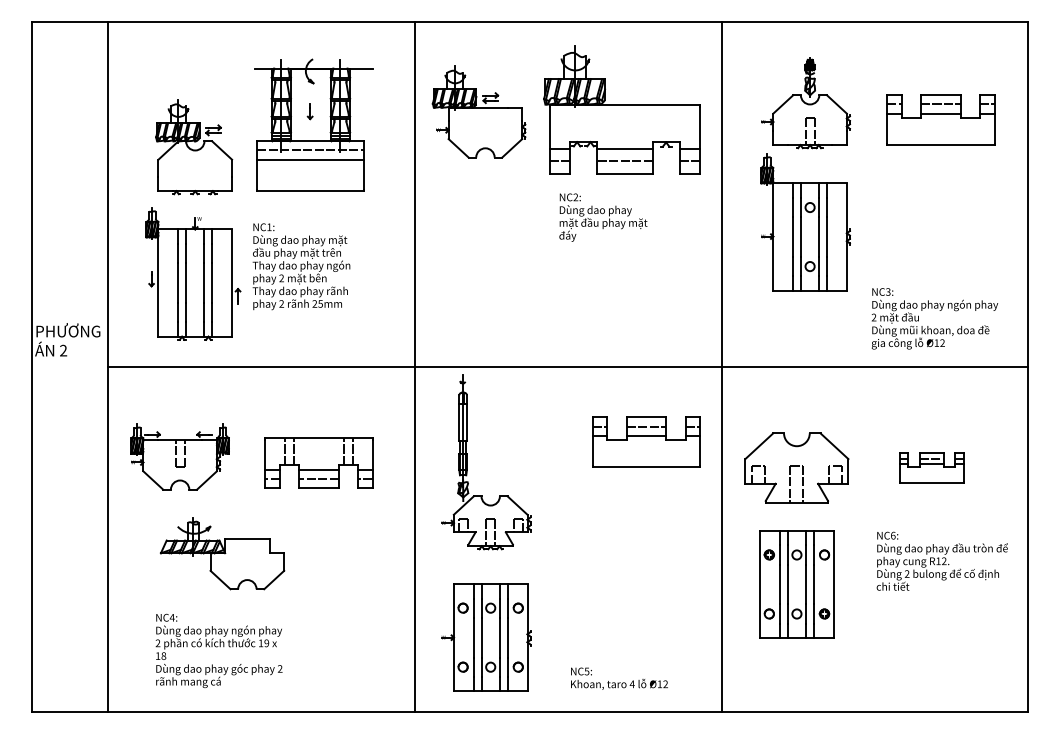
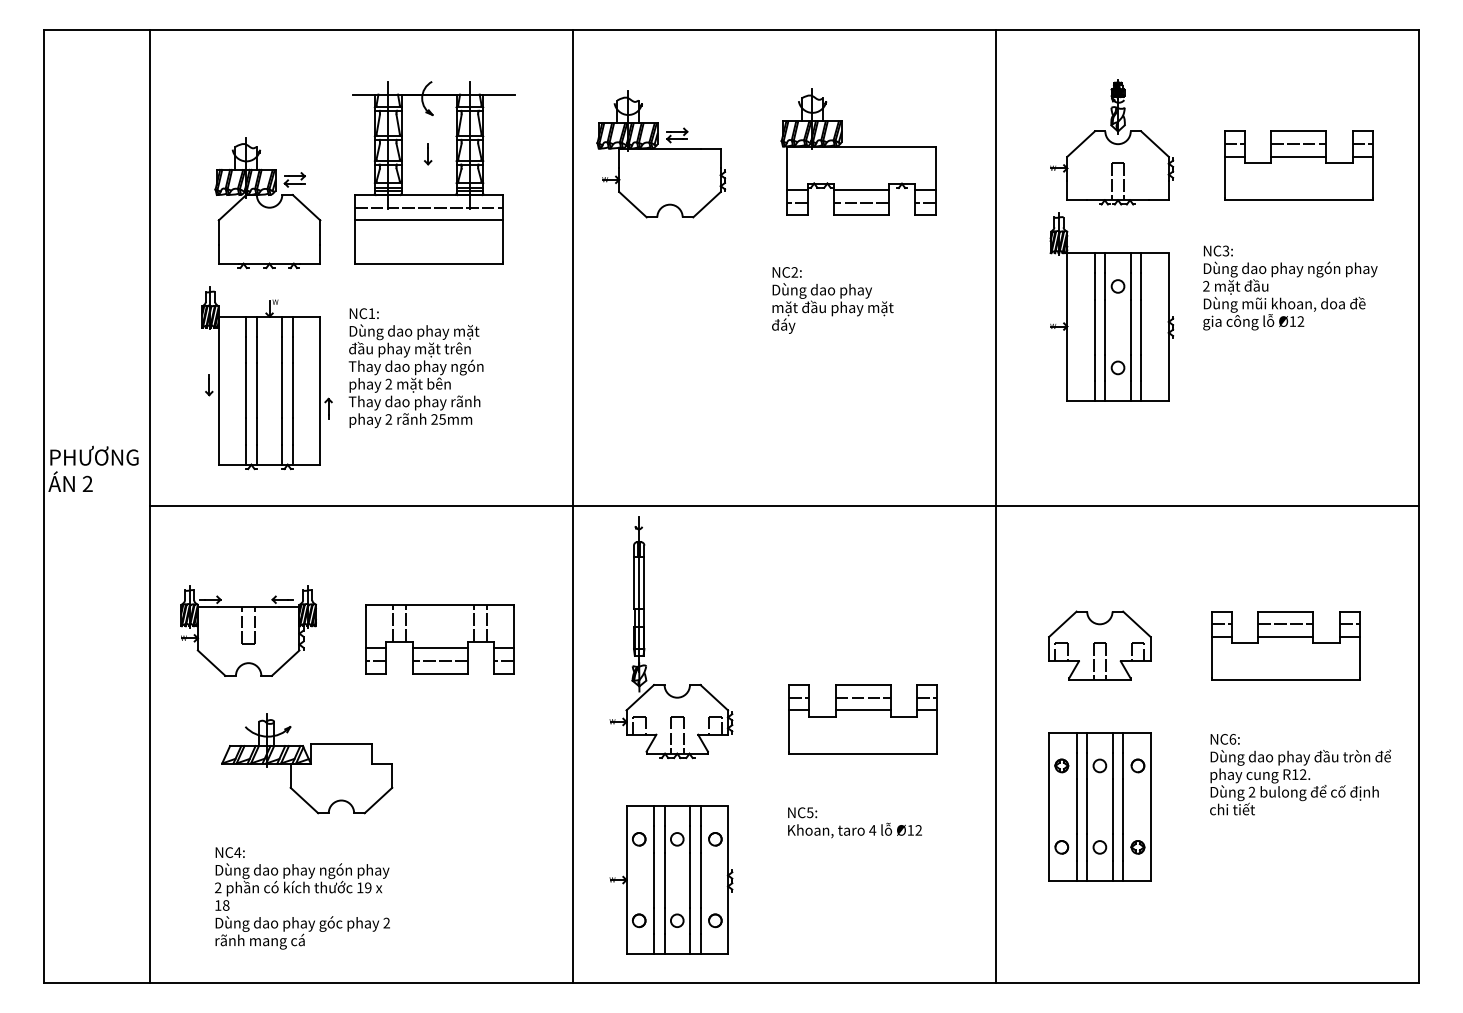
part: (622, 109) -> (858, 151), size x0.71
text: (935, 318) -> (1290, 287), moved
part: (645, 442) -> (862, 719), moved
part: (796, 467) -> (1099, 645), size x0.71
part: (931, 467) -> (1285, 645), size x1.67
text: (619, 678) -> (854, 822), moved

